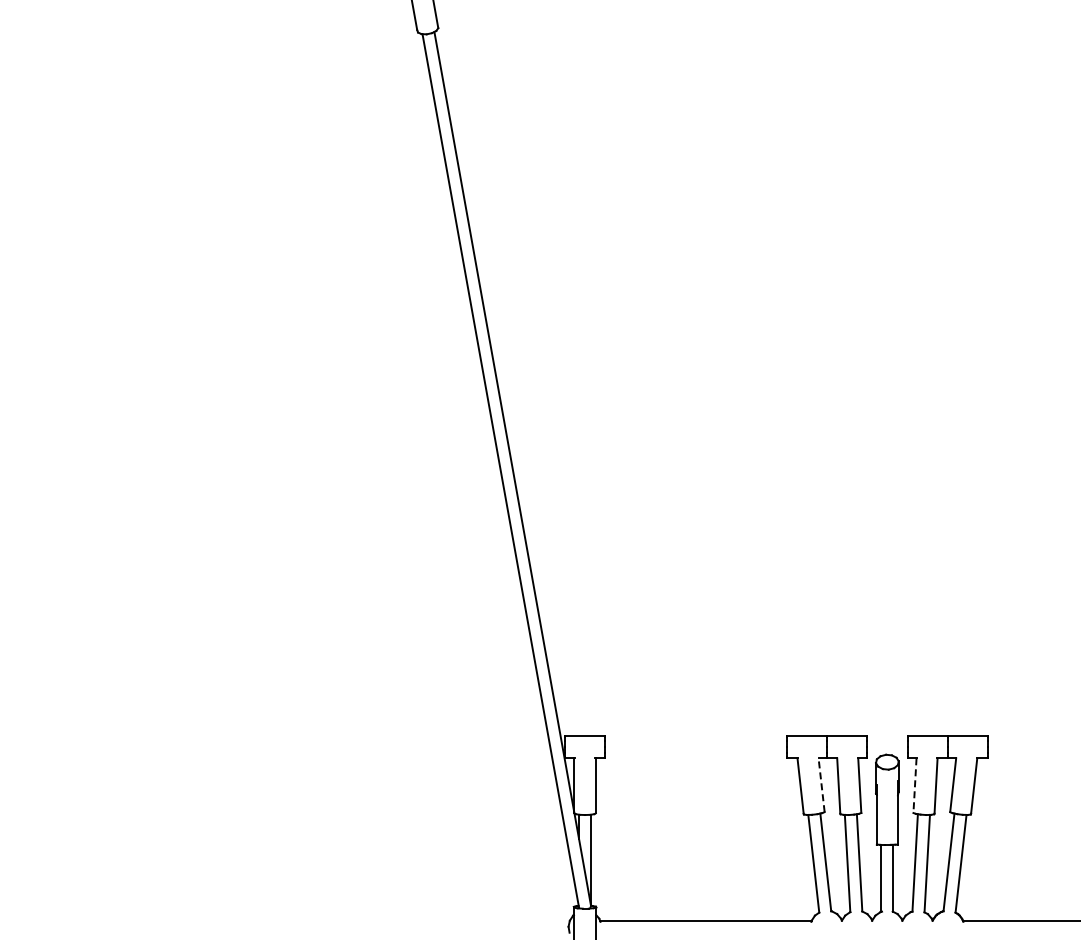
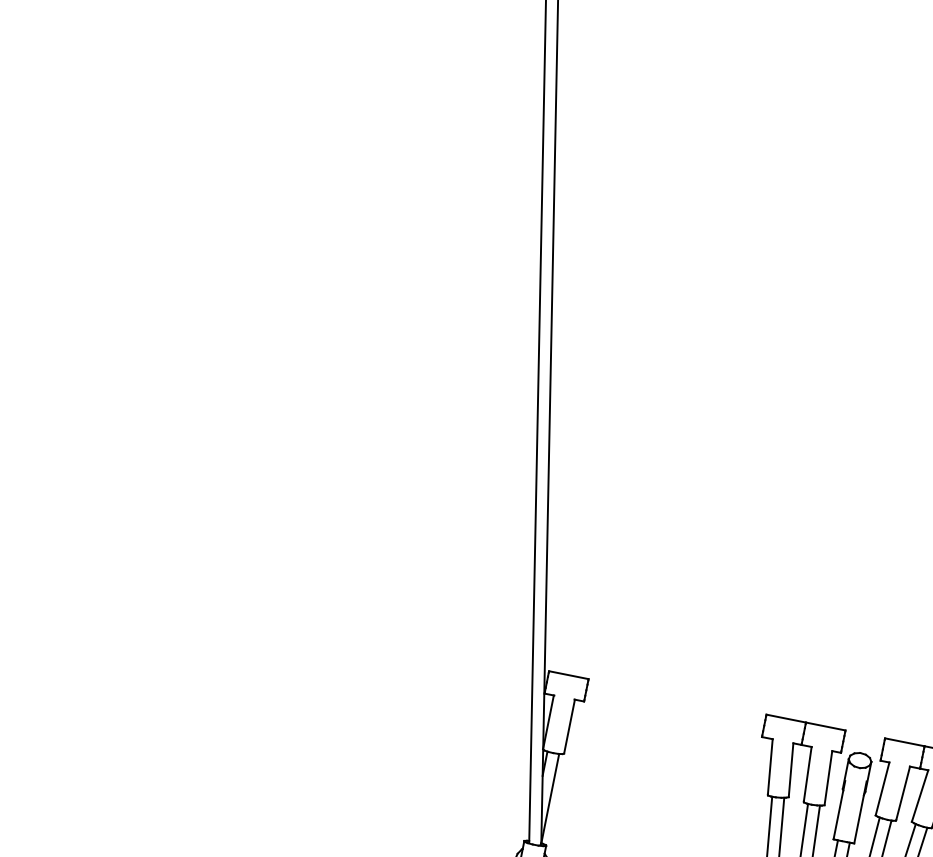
line: (821, 784) -> (791, 769), dashed -> solid
line: (914, 786) -> (881, 789), dashed -> solid

